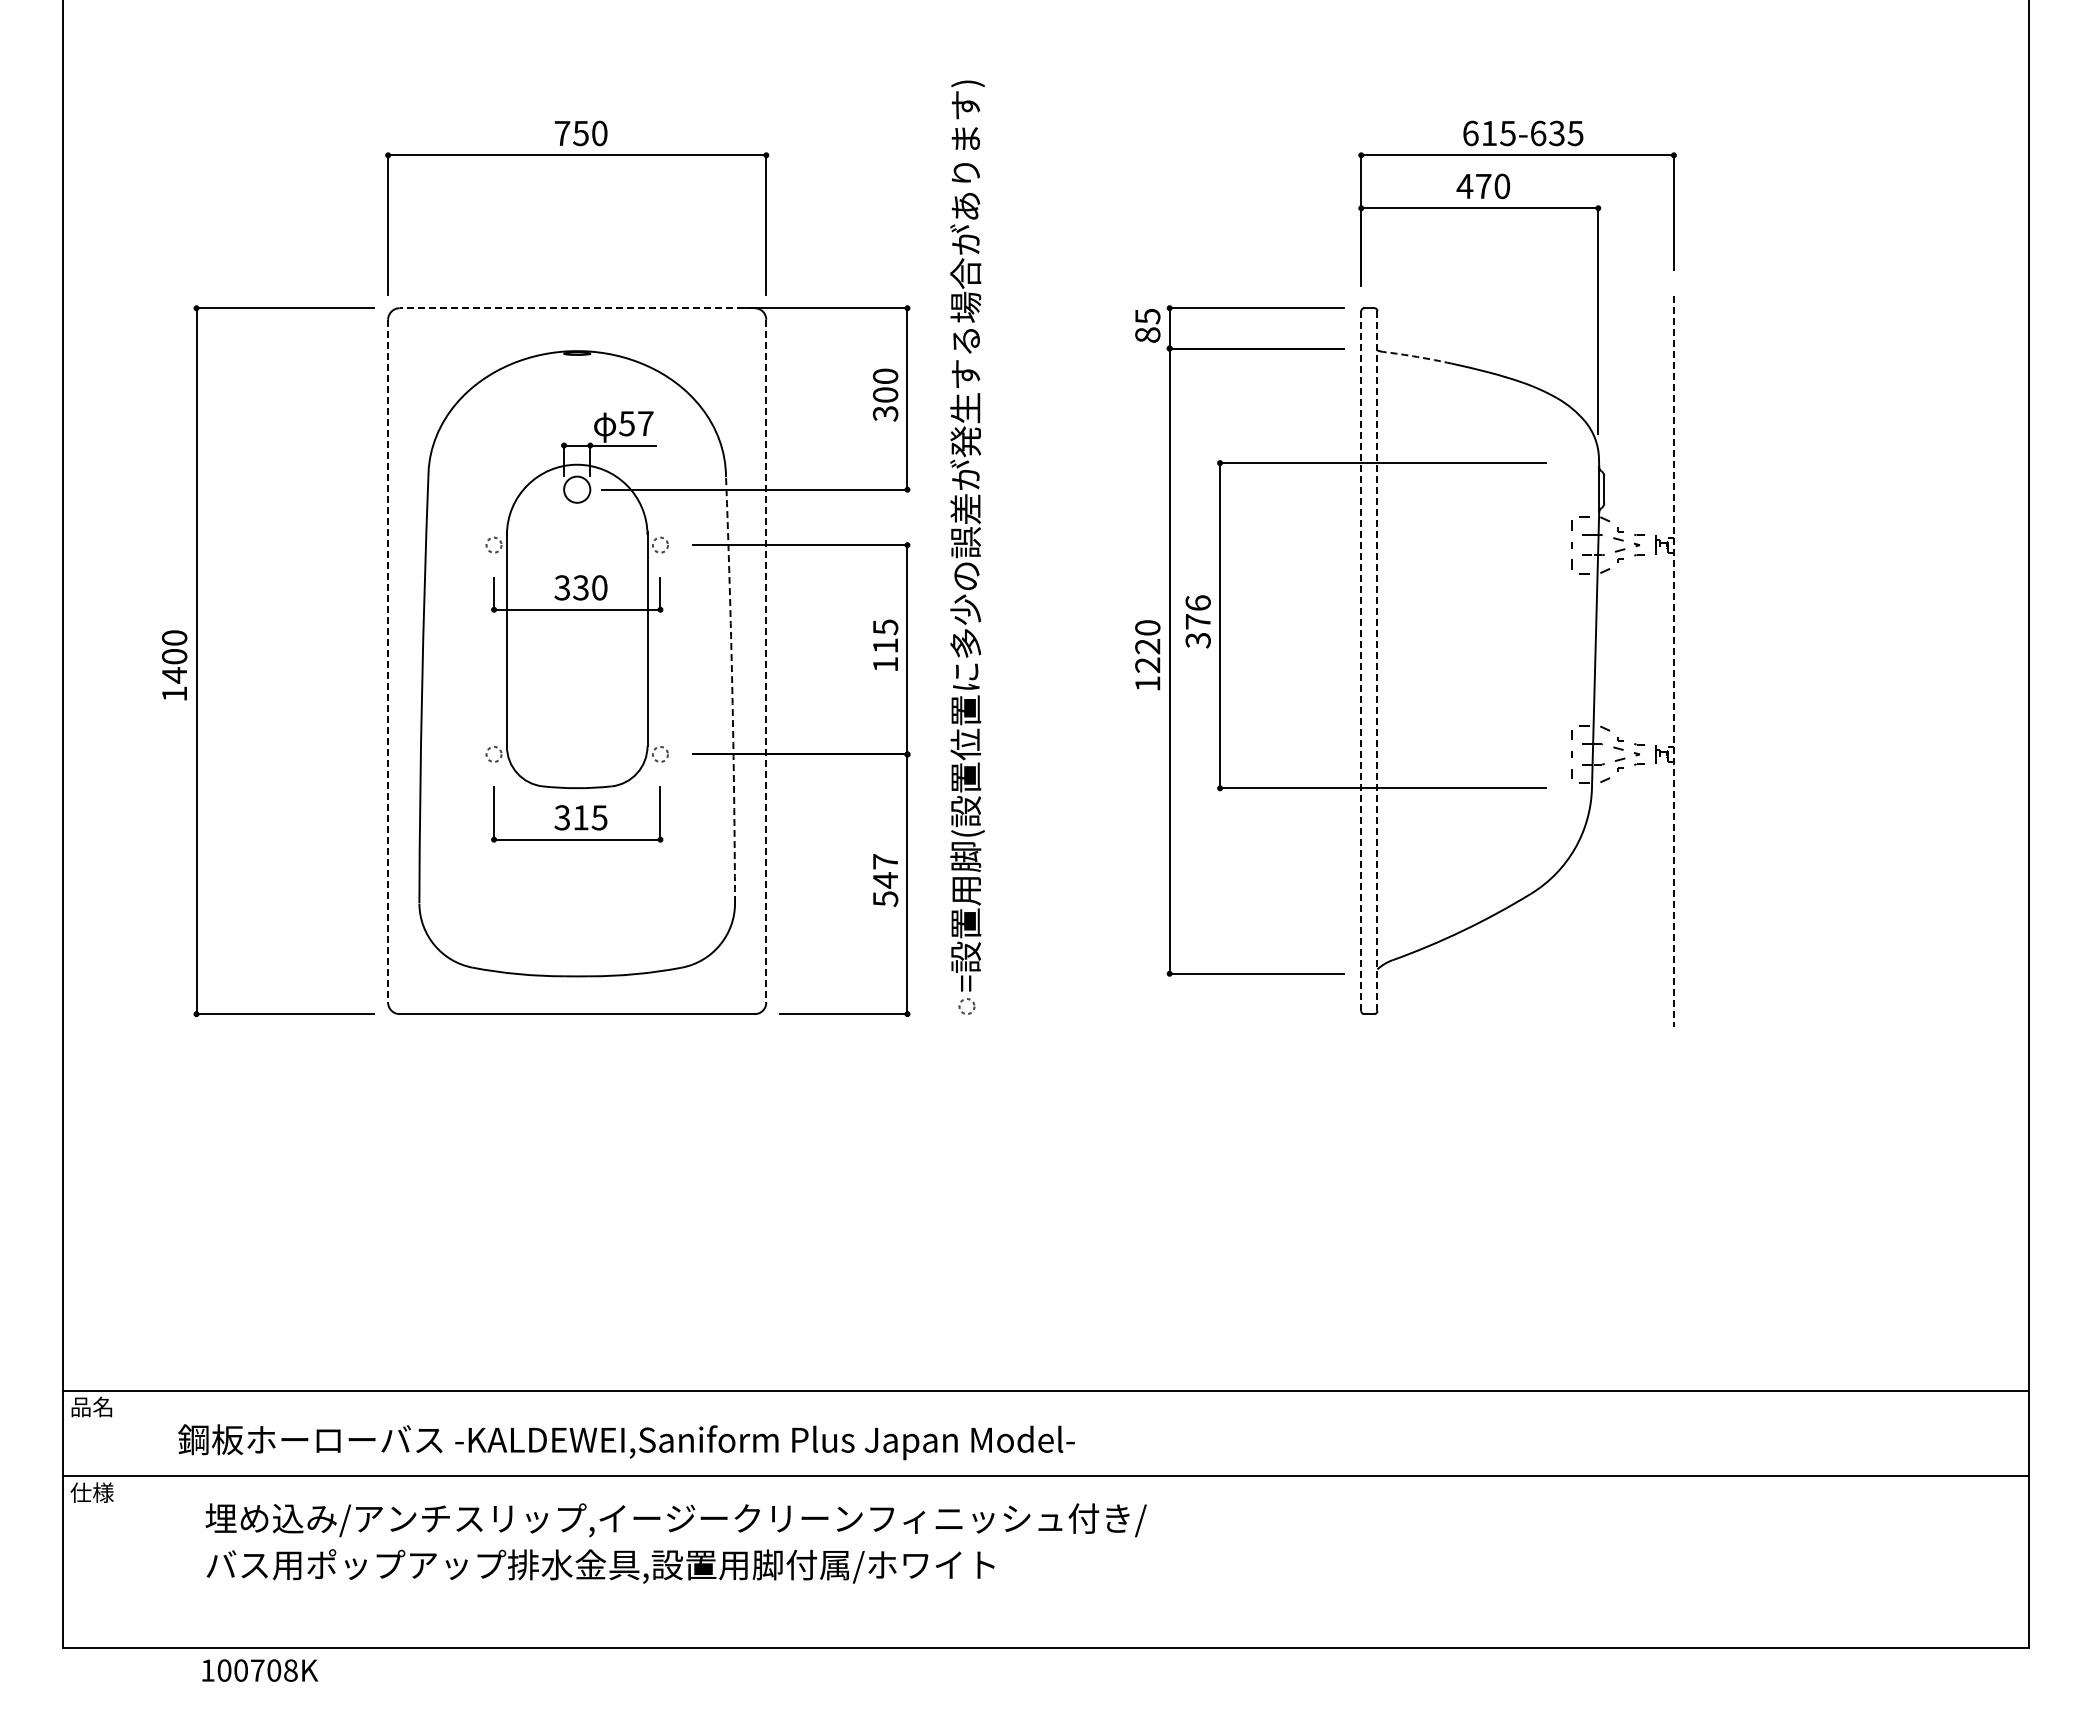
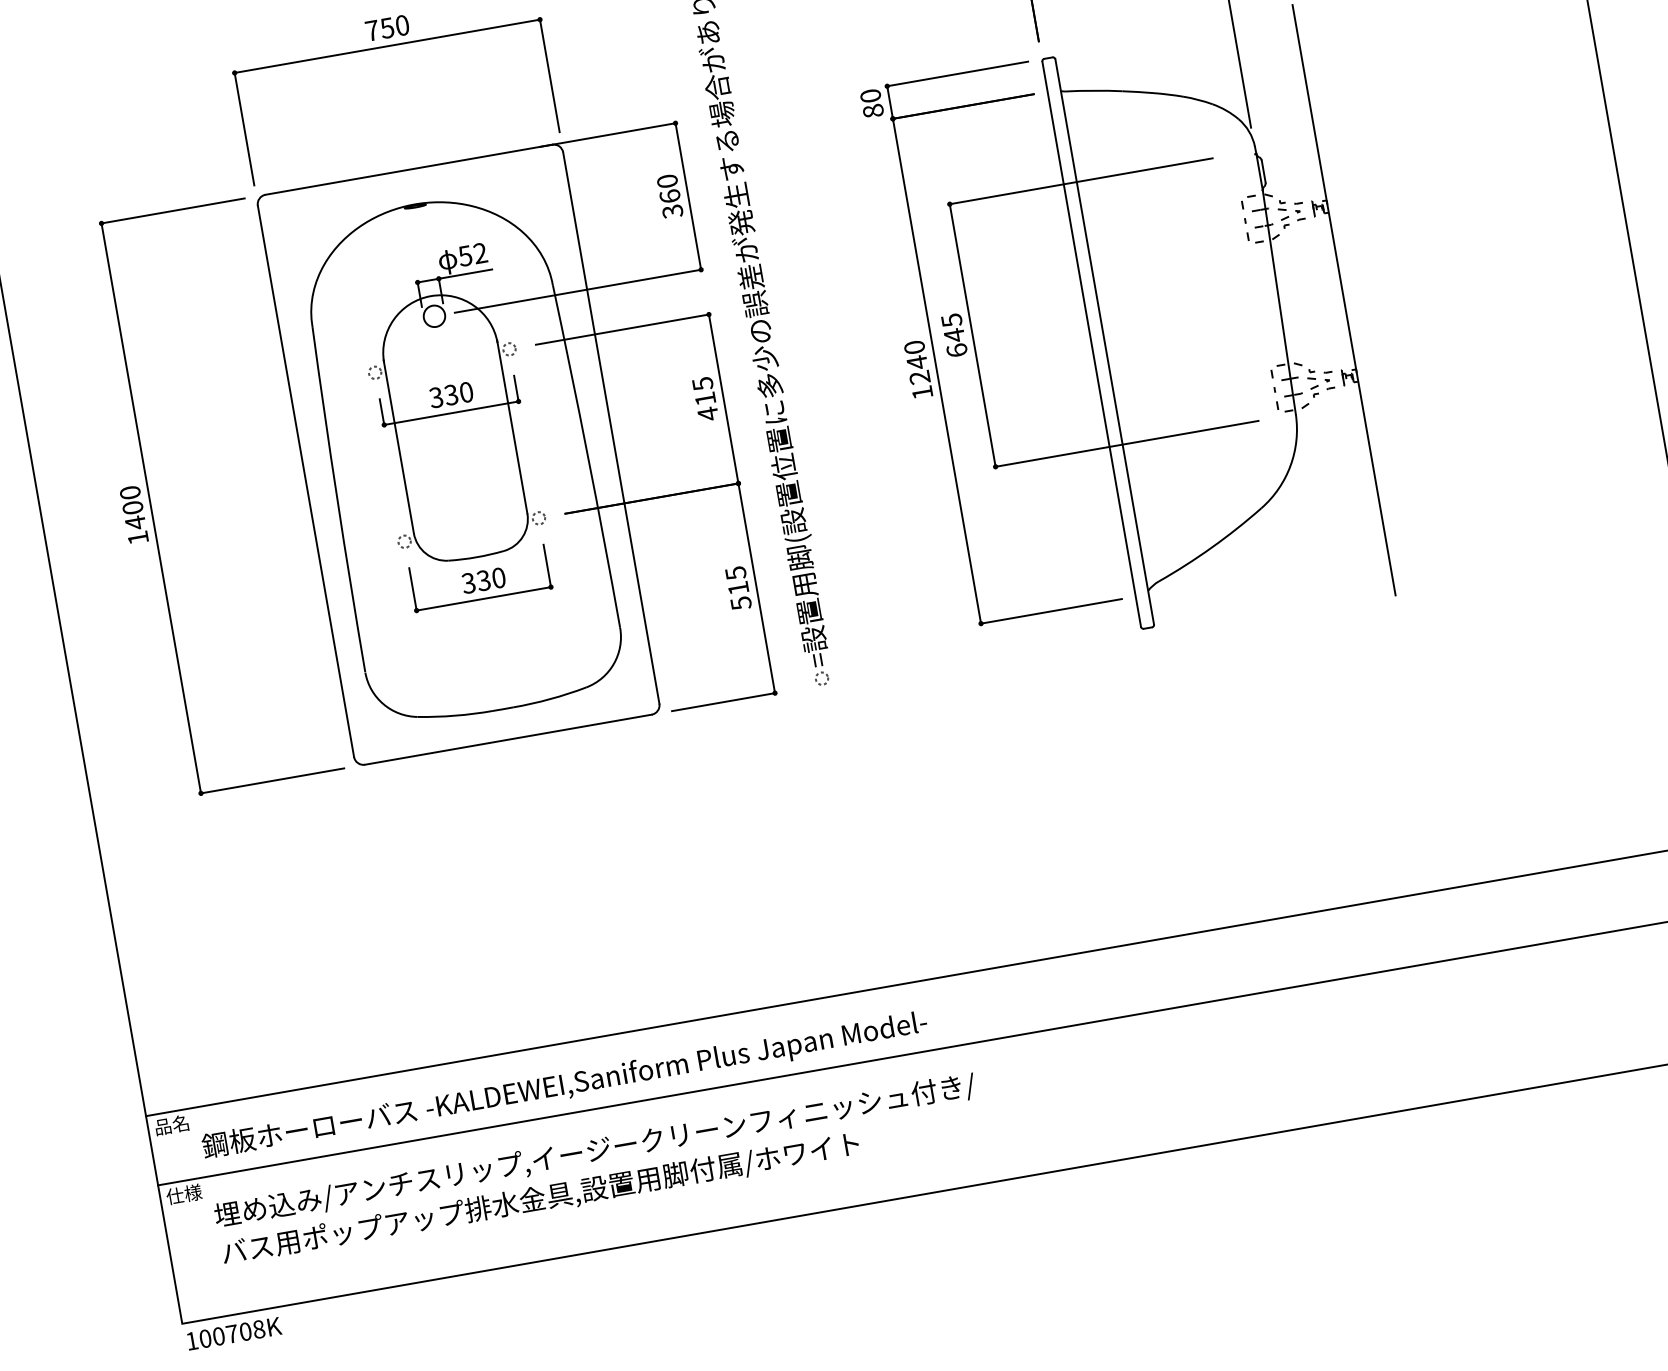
line: (576, 308) -> (408, 170), dashed -> solid
text: (1147, 316) -> (870, 96), 85 -> 80
arc: (1417, 357) -> (1094, 91), dashed -> solid
text: (885, 394) -> (669, 195), 300 -> 360
text: (645, 423) -> (480, 253), 57 -> 52
text: (1197, 621) -> (953, 335), 376 -> 645
text: (1147, 646) -> (917, 362), 1220 -> 1240
line: (388, 661) -> (306, 481), dashed -> solid
line: (766, 661) -> (611, 428), dashed -> solid
line: (1361, 661) -> (1091, 344), dashed -> solid
line: (1377, 661) -> (1104, 342), dashed -> solid
line: (1673, 661) -> (1343, 300), dashed -> solid
text: (885, 664) -> (708, 413), 115 -> 415
arc: (732, 690) -> (588, 456), dashed -> solid
text: (590, 817) -> (491, 579), 315 -> 330
text: (885, 871) -> (737, 581), 547 -> 515
text: (626, 1442) -> (564, 1086), moved
text: (675, 1543) -> (597, 1170), moved
text: (260, 1670) -> (234, 1333), moved

